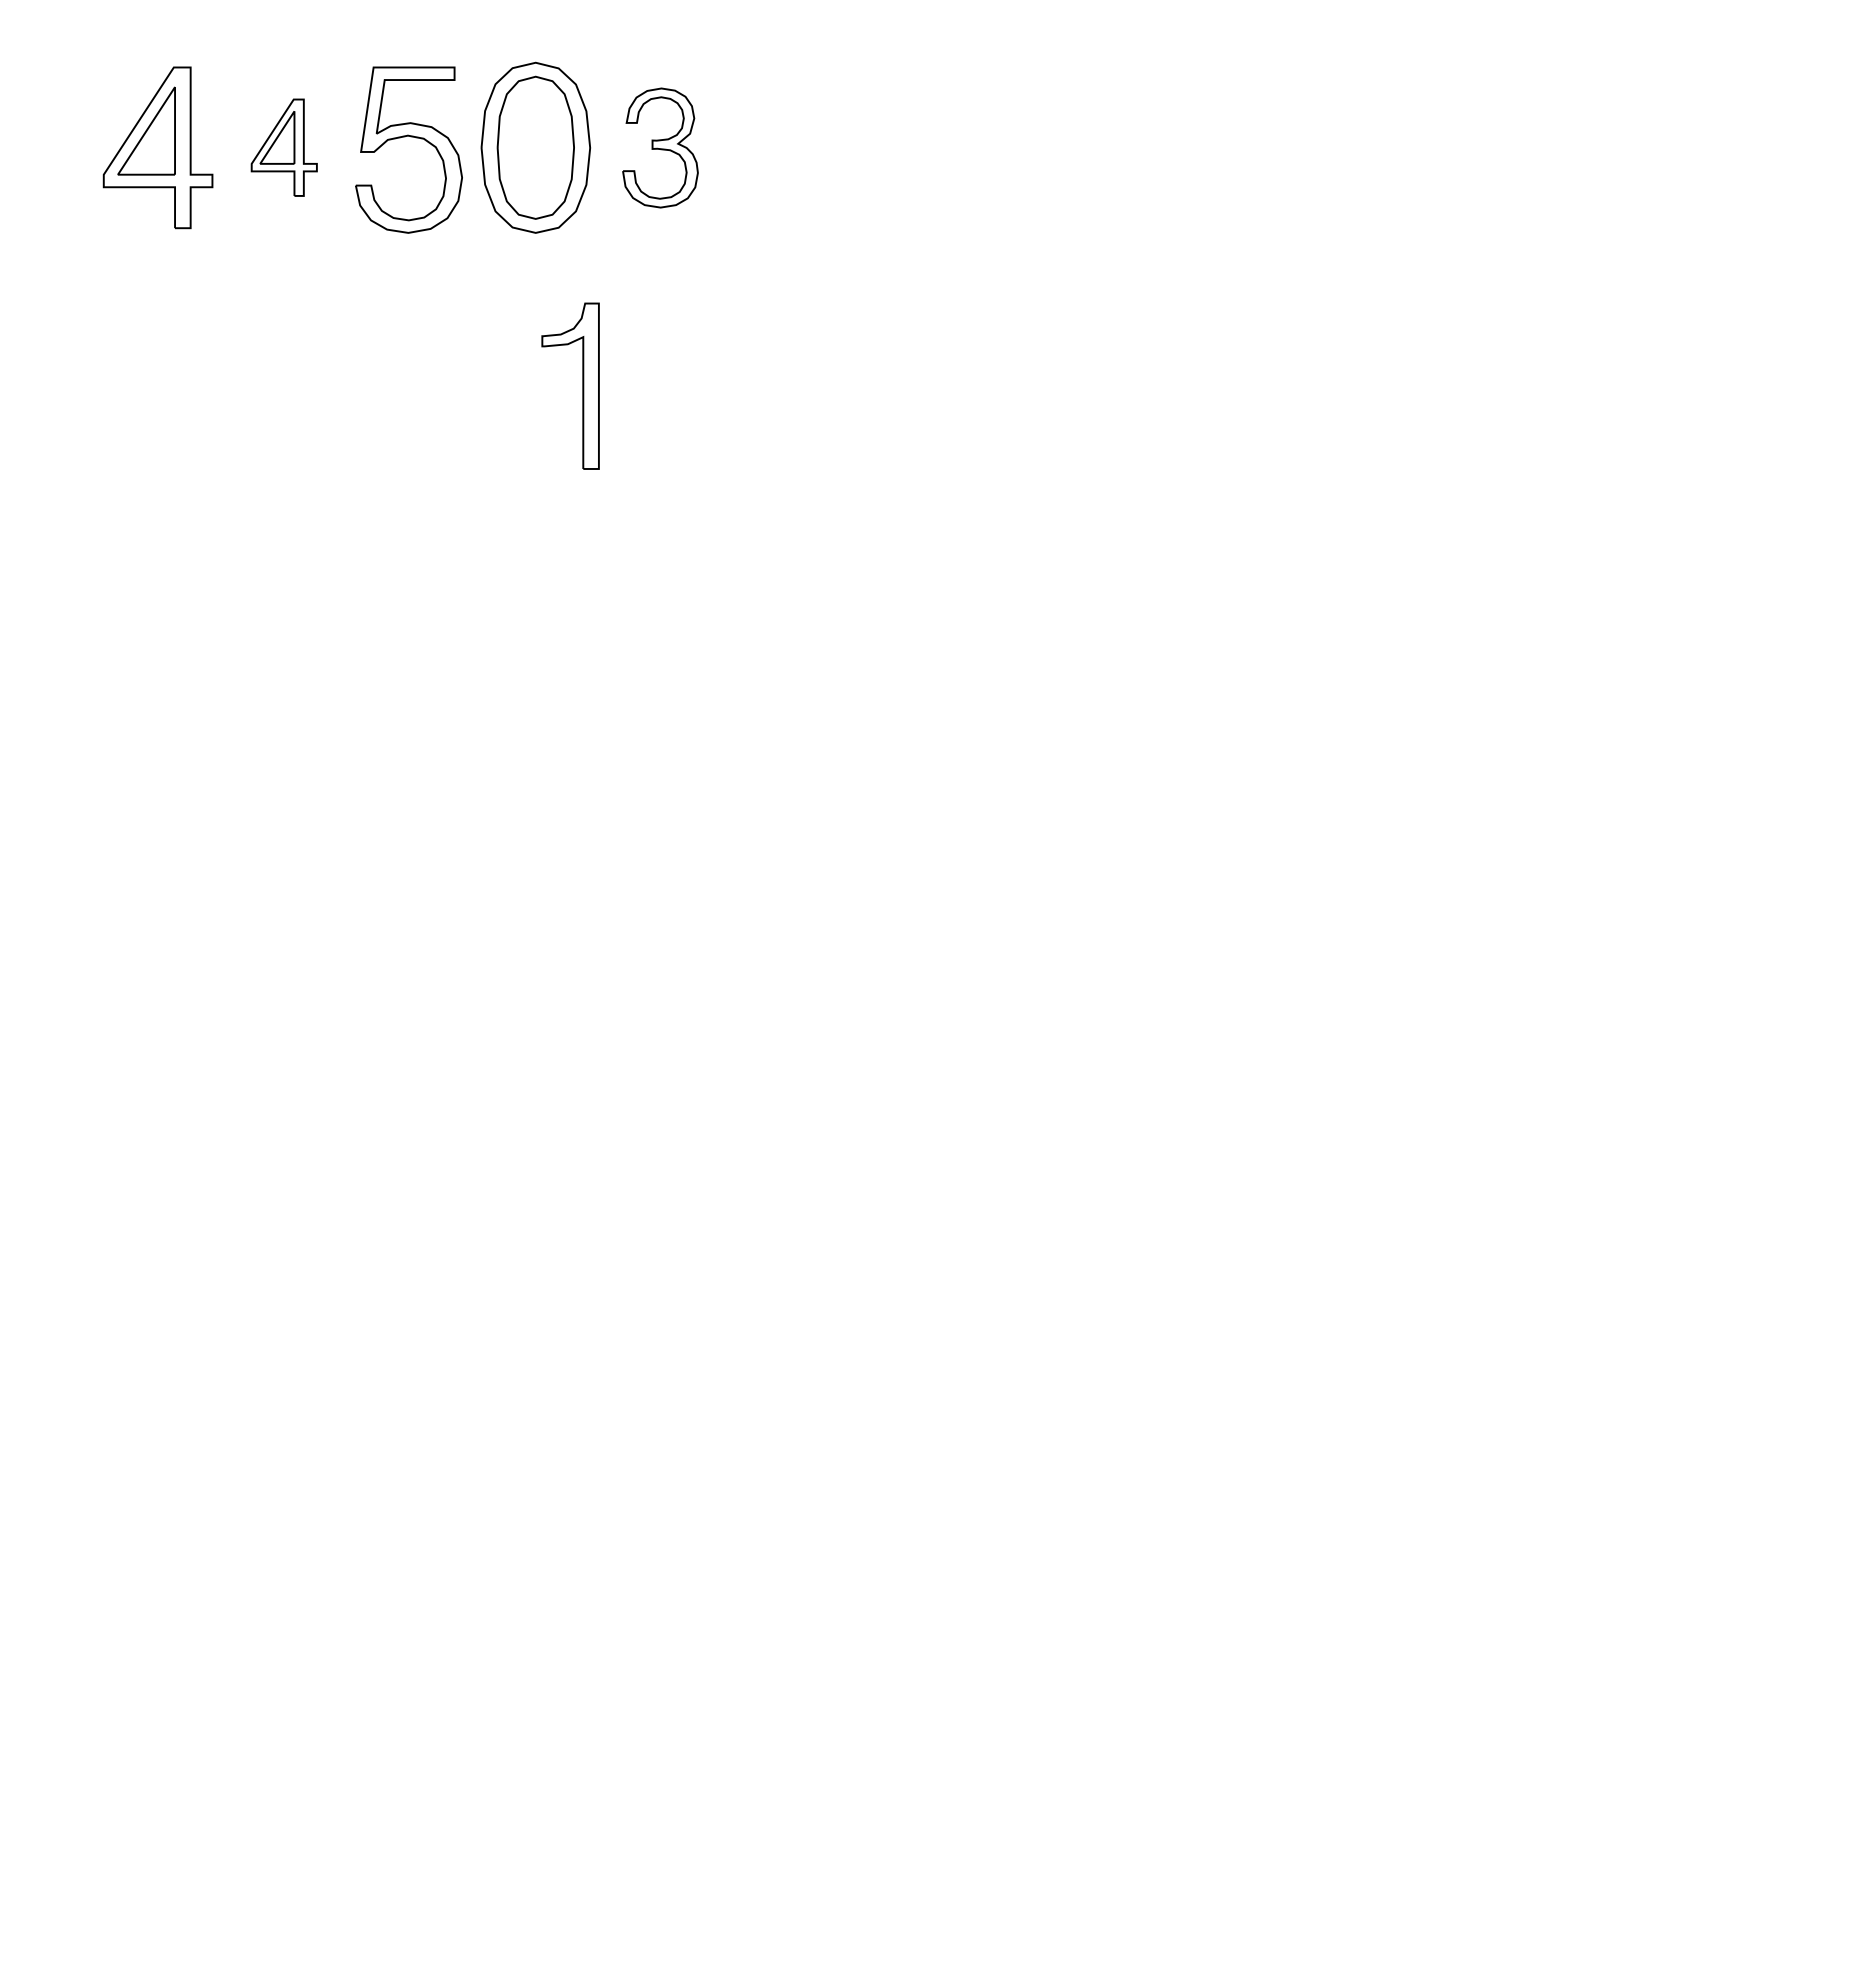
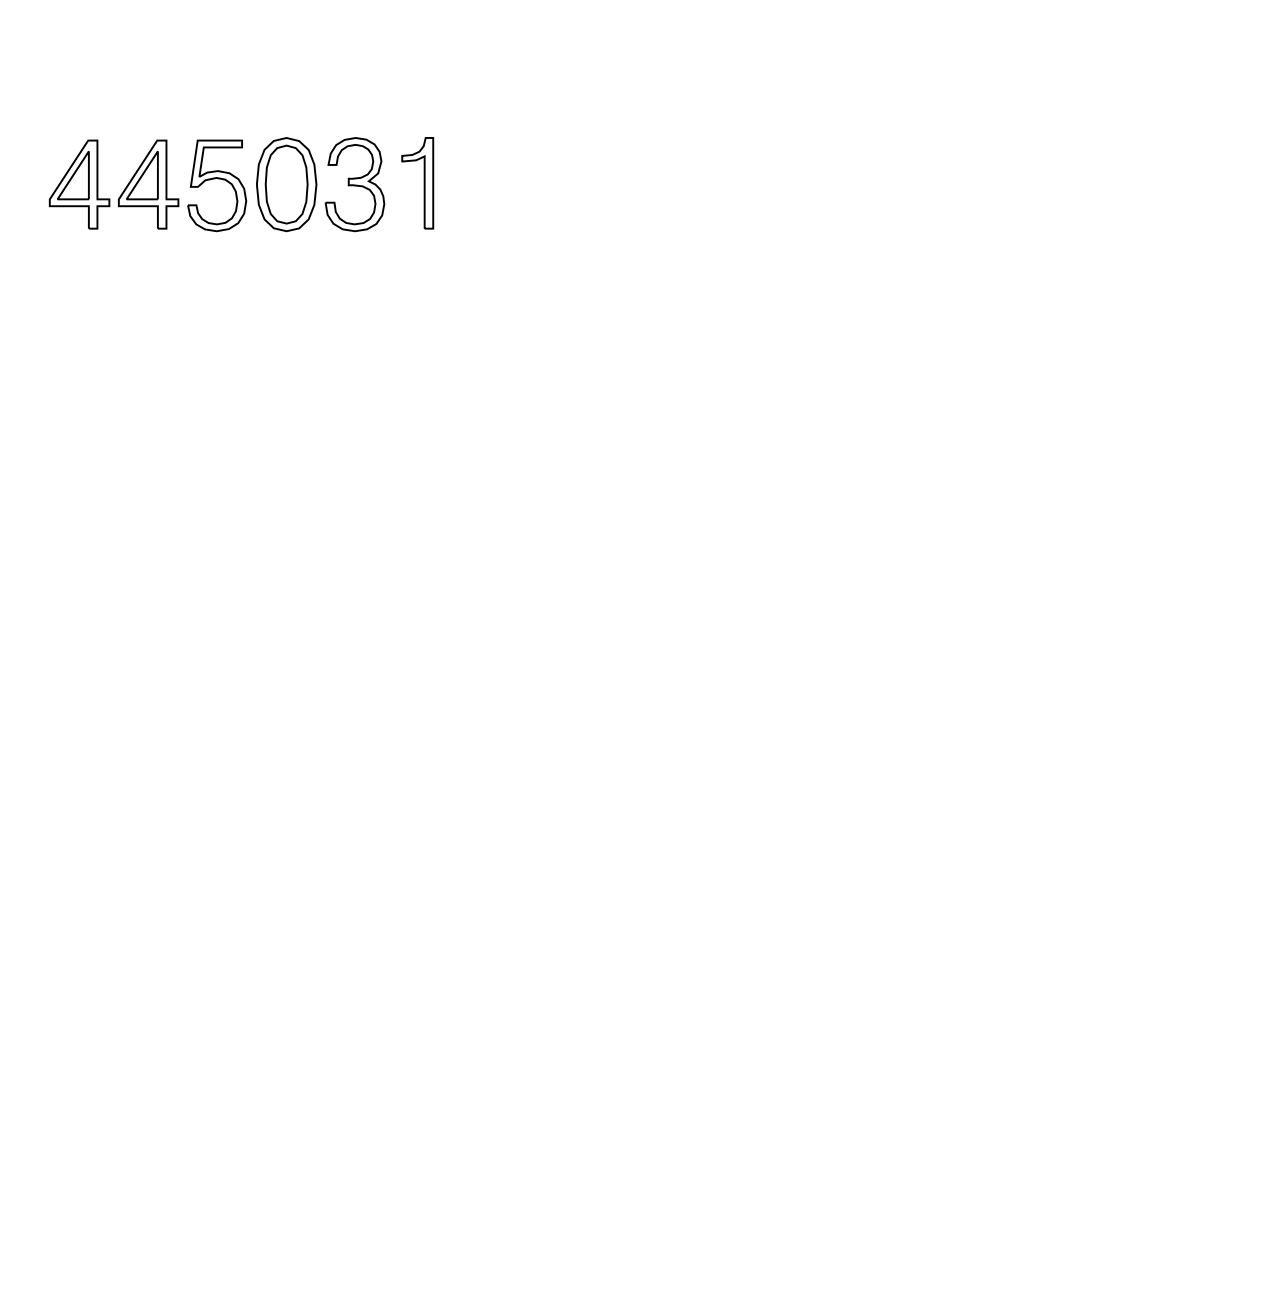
part: (283, 147) -> (148, 184), size x1.67
part: (659, 147) -> (354, 184), size x1.43
part: (570, 386) -> (417, 183), moved

